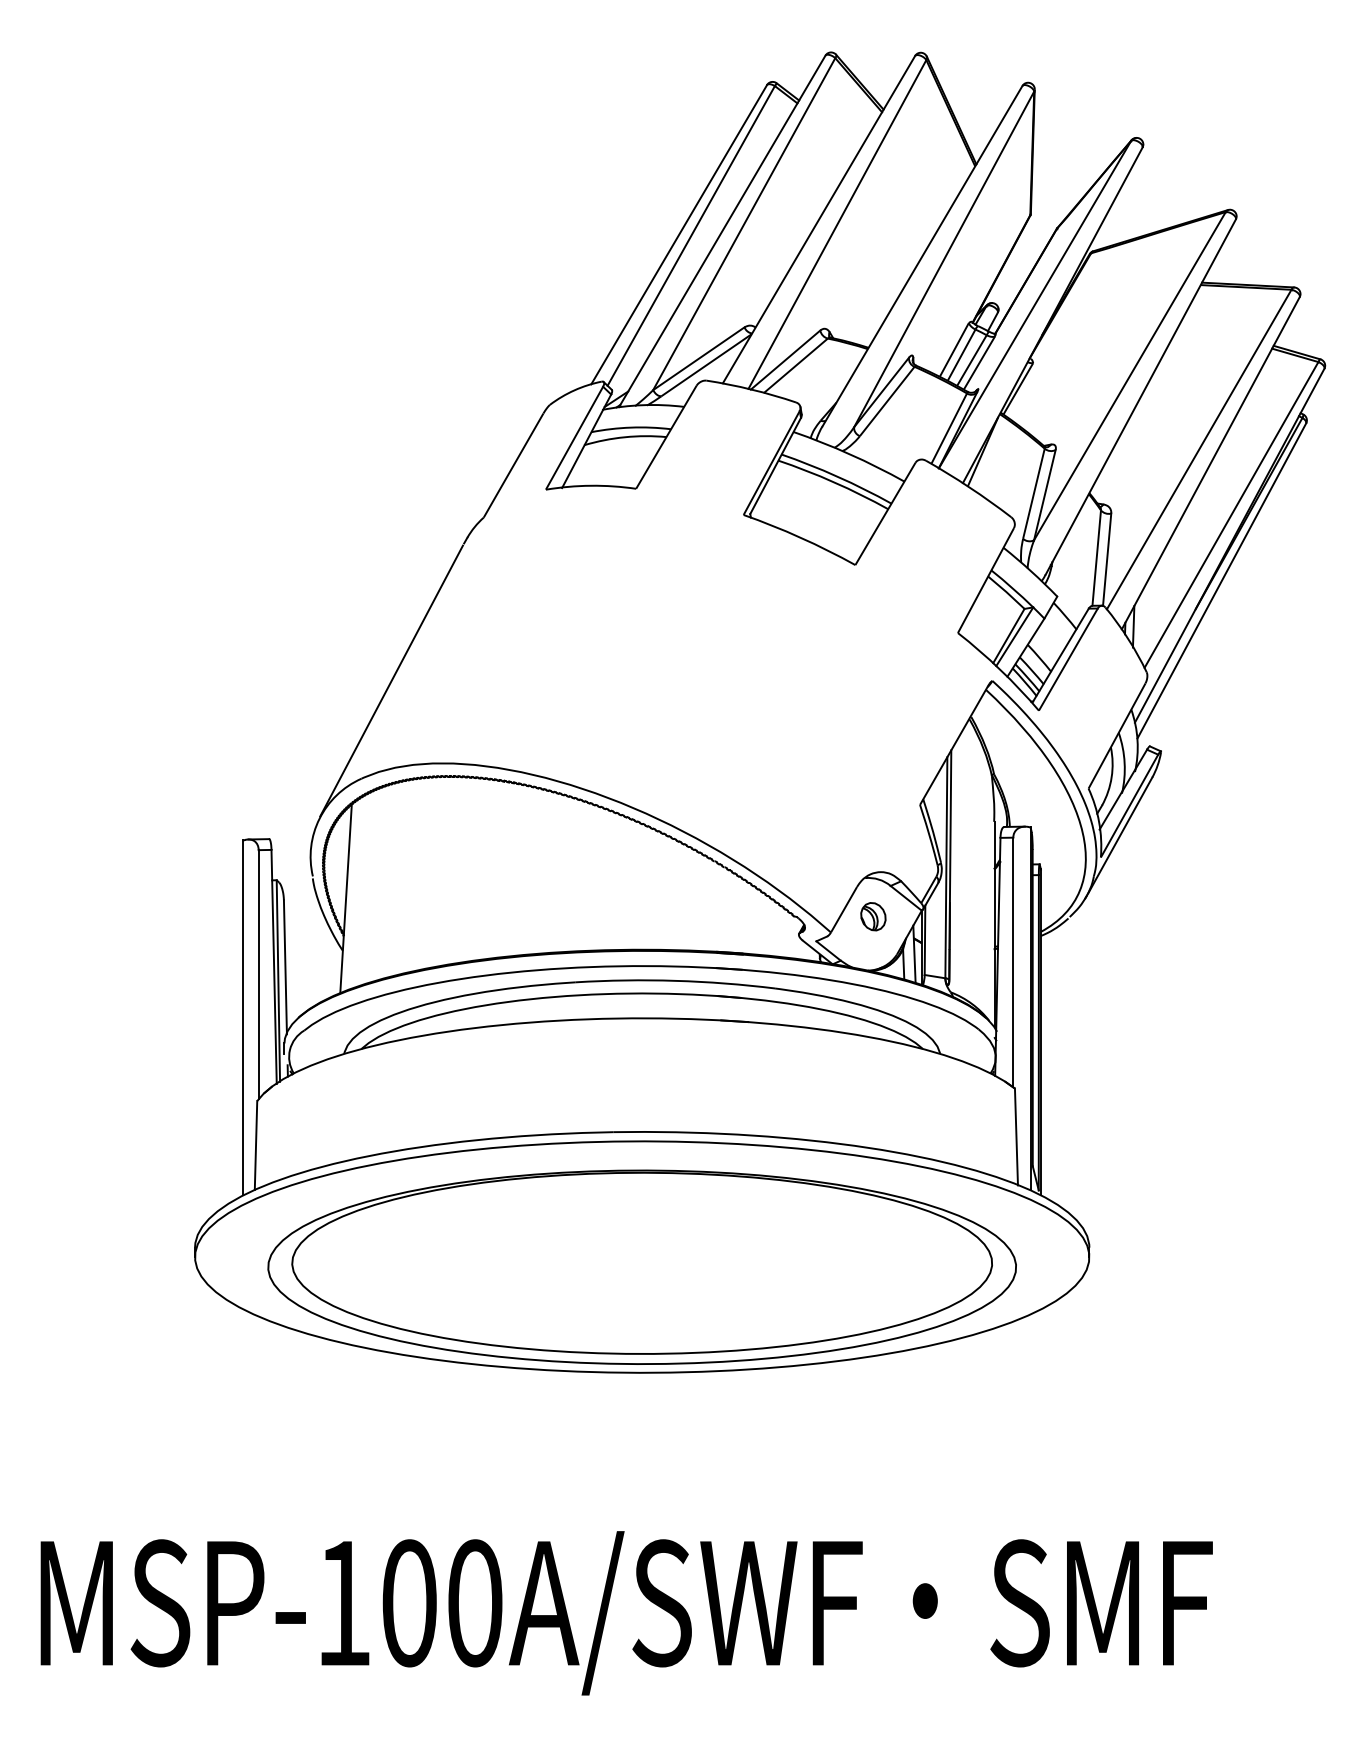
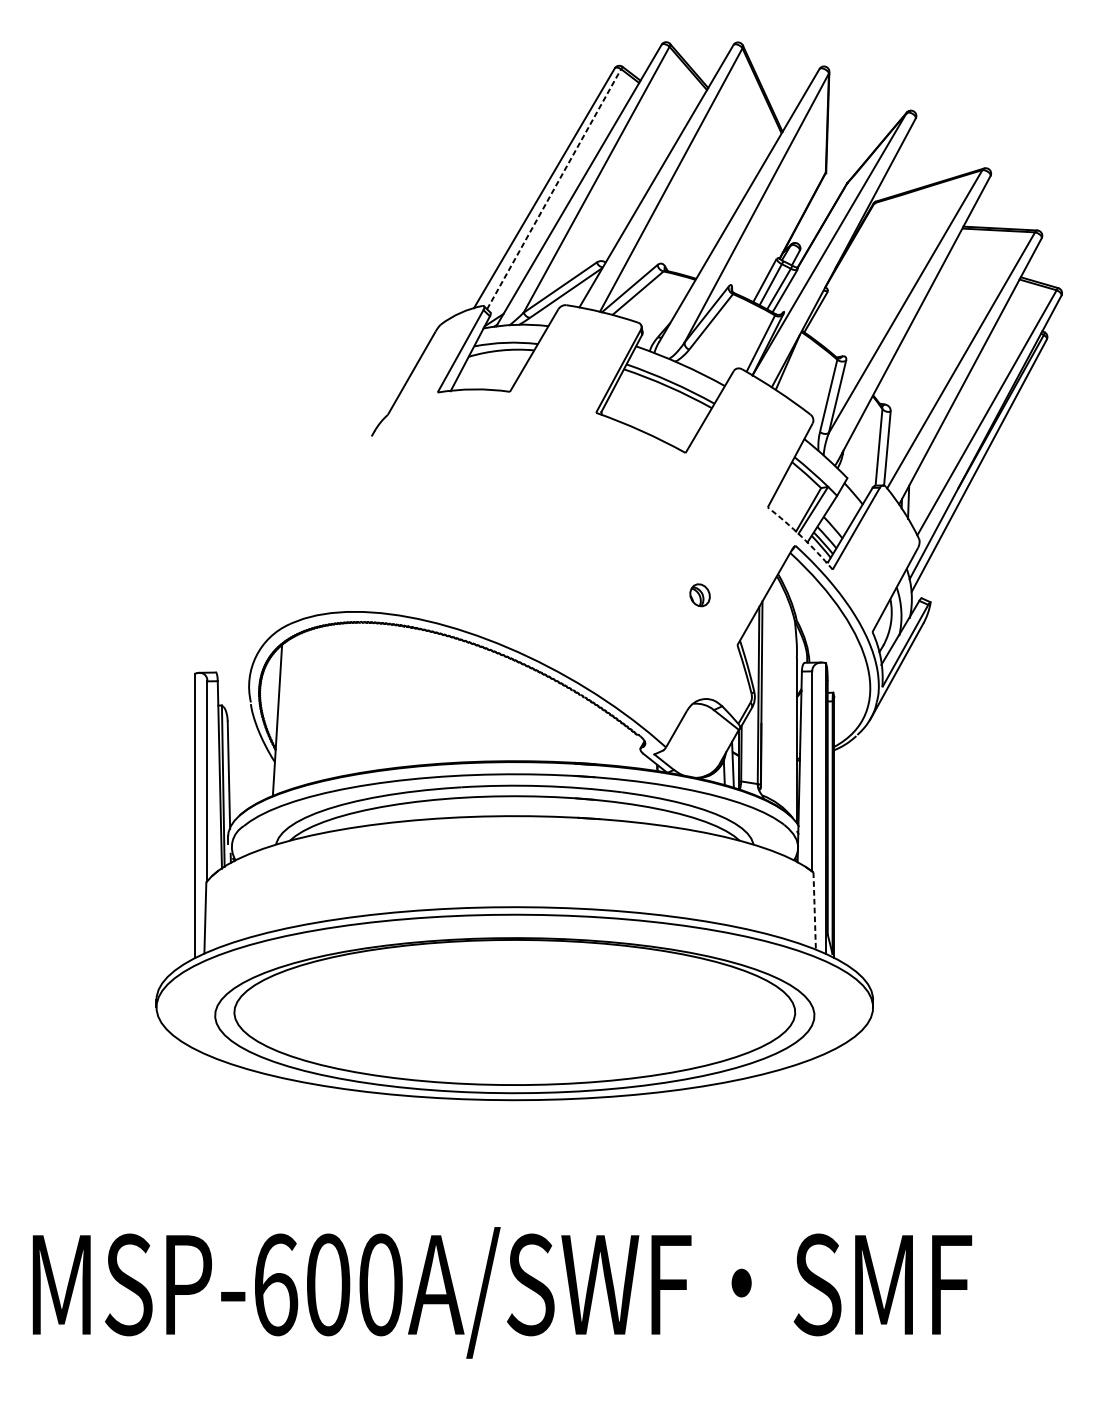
line: (691, 235) -> (554, 188), solid -> dashed
arc: (1000, 669) -> (801, 536), solid -> dashed
line: (391, 680) -> (313, 545), removed
part: (873, 916) -> (700, 595), moved
line: (1016, 1137) -> (814, 911), solid -> dashed
text: (344, 1603) -> (276, 1285), MSP-100A/SWF -> MSP-600A/SWF

